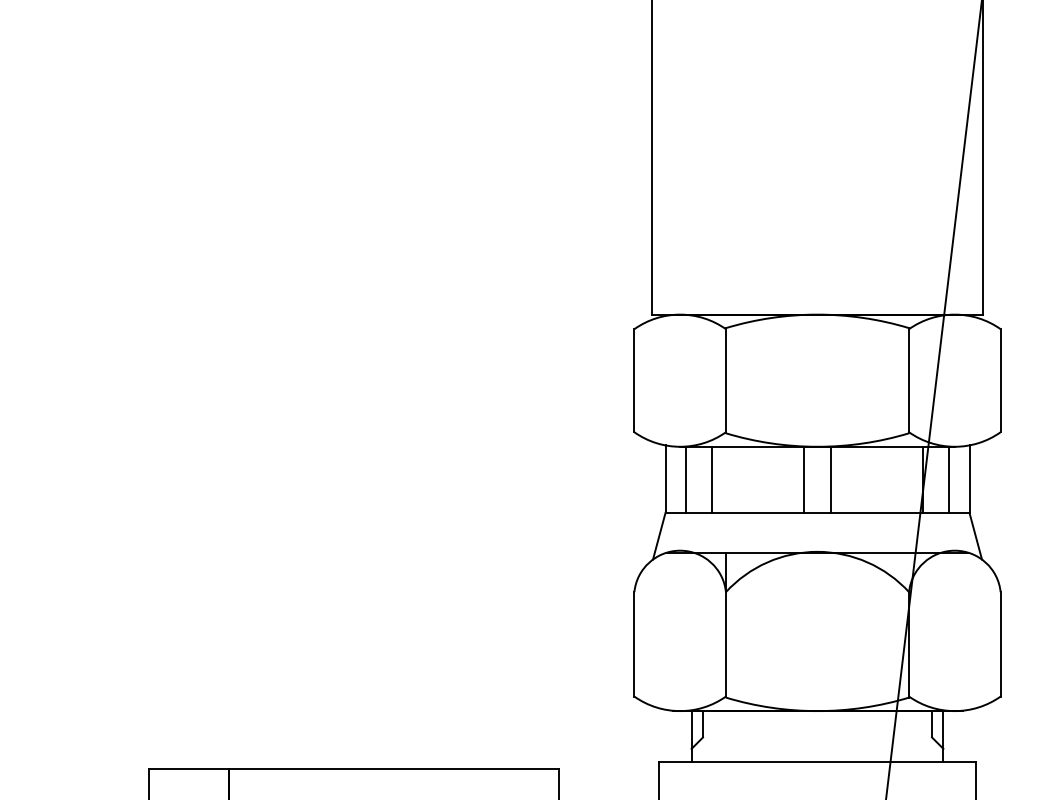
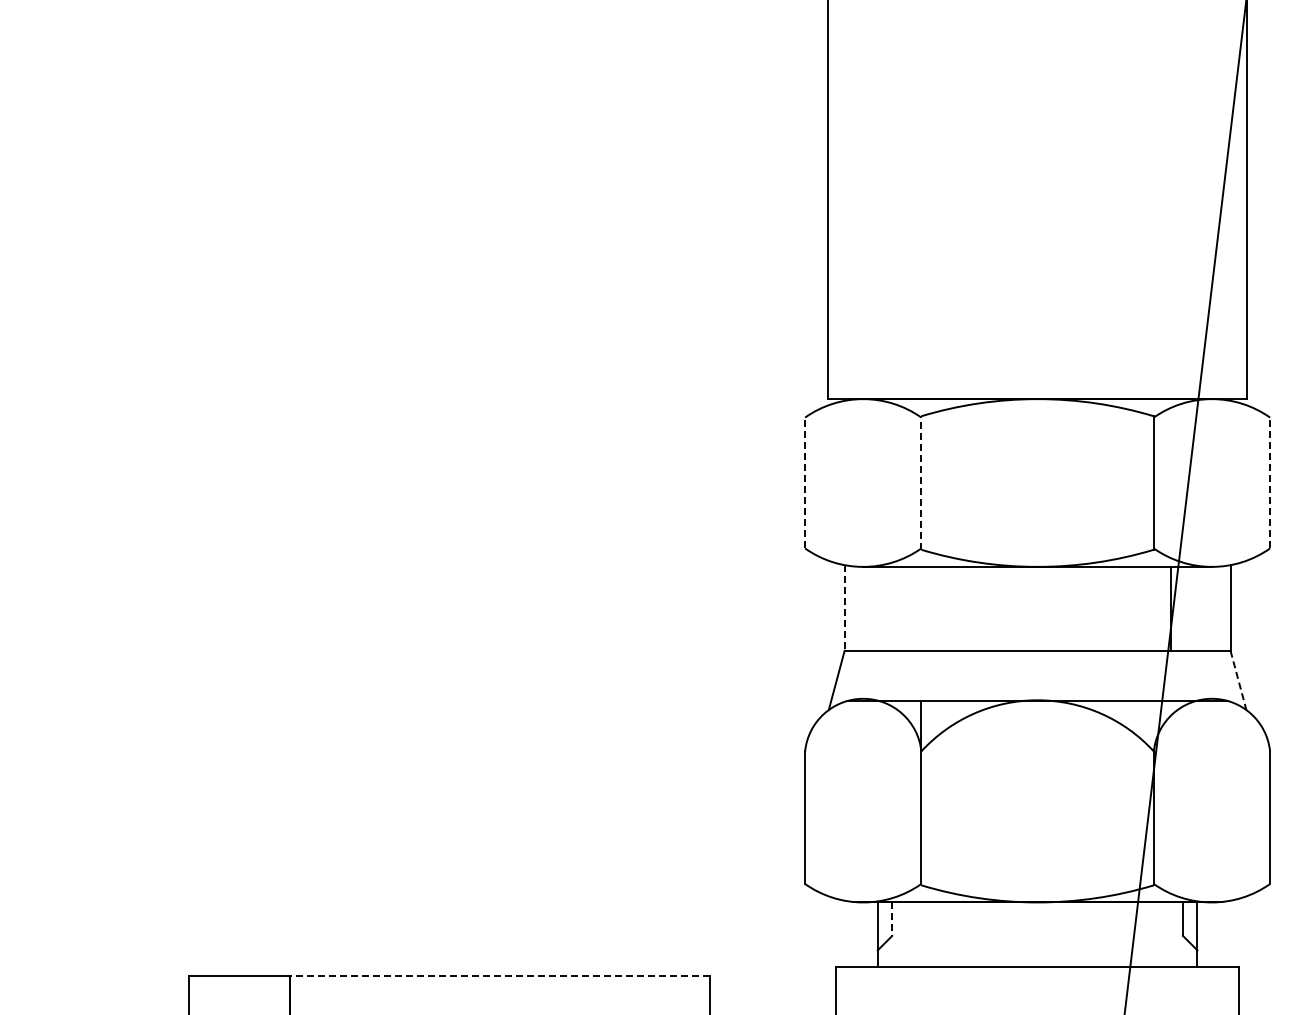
line: (634, 380) -> (805, 482), solid -> dashed
line: (1000, 380) -> (1270, 482), solid -> dashed
line: (726, 381) -> (921, 483), solid -> dashed
line: (665, 478) -> (844, 607), solid -> dashed
line: (685, 479) -> (870, 608), removed
line: (711, 479) -> (903, 608), removed
line: (804, 479) -> (1020, 608), removed
line: (830, 479) -> (1054, 608), removed
line: (948, 479) -> (1204, 608), removed
line: (975, 536) -> (1238, 680), solid -> dashed
line: (703, 724) -> (892, 919), solid -> dashed
line: (393, 768) -> (499, 975), solid -> dashed

